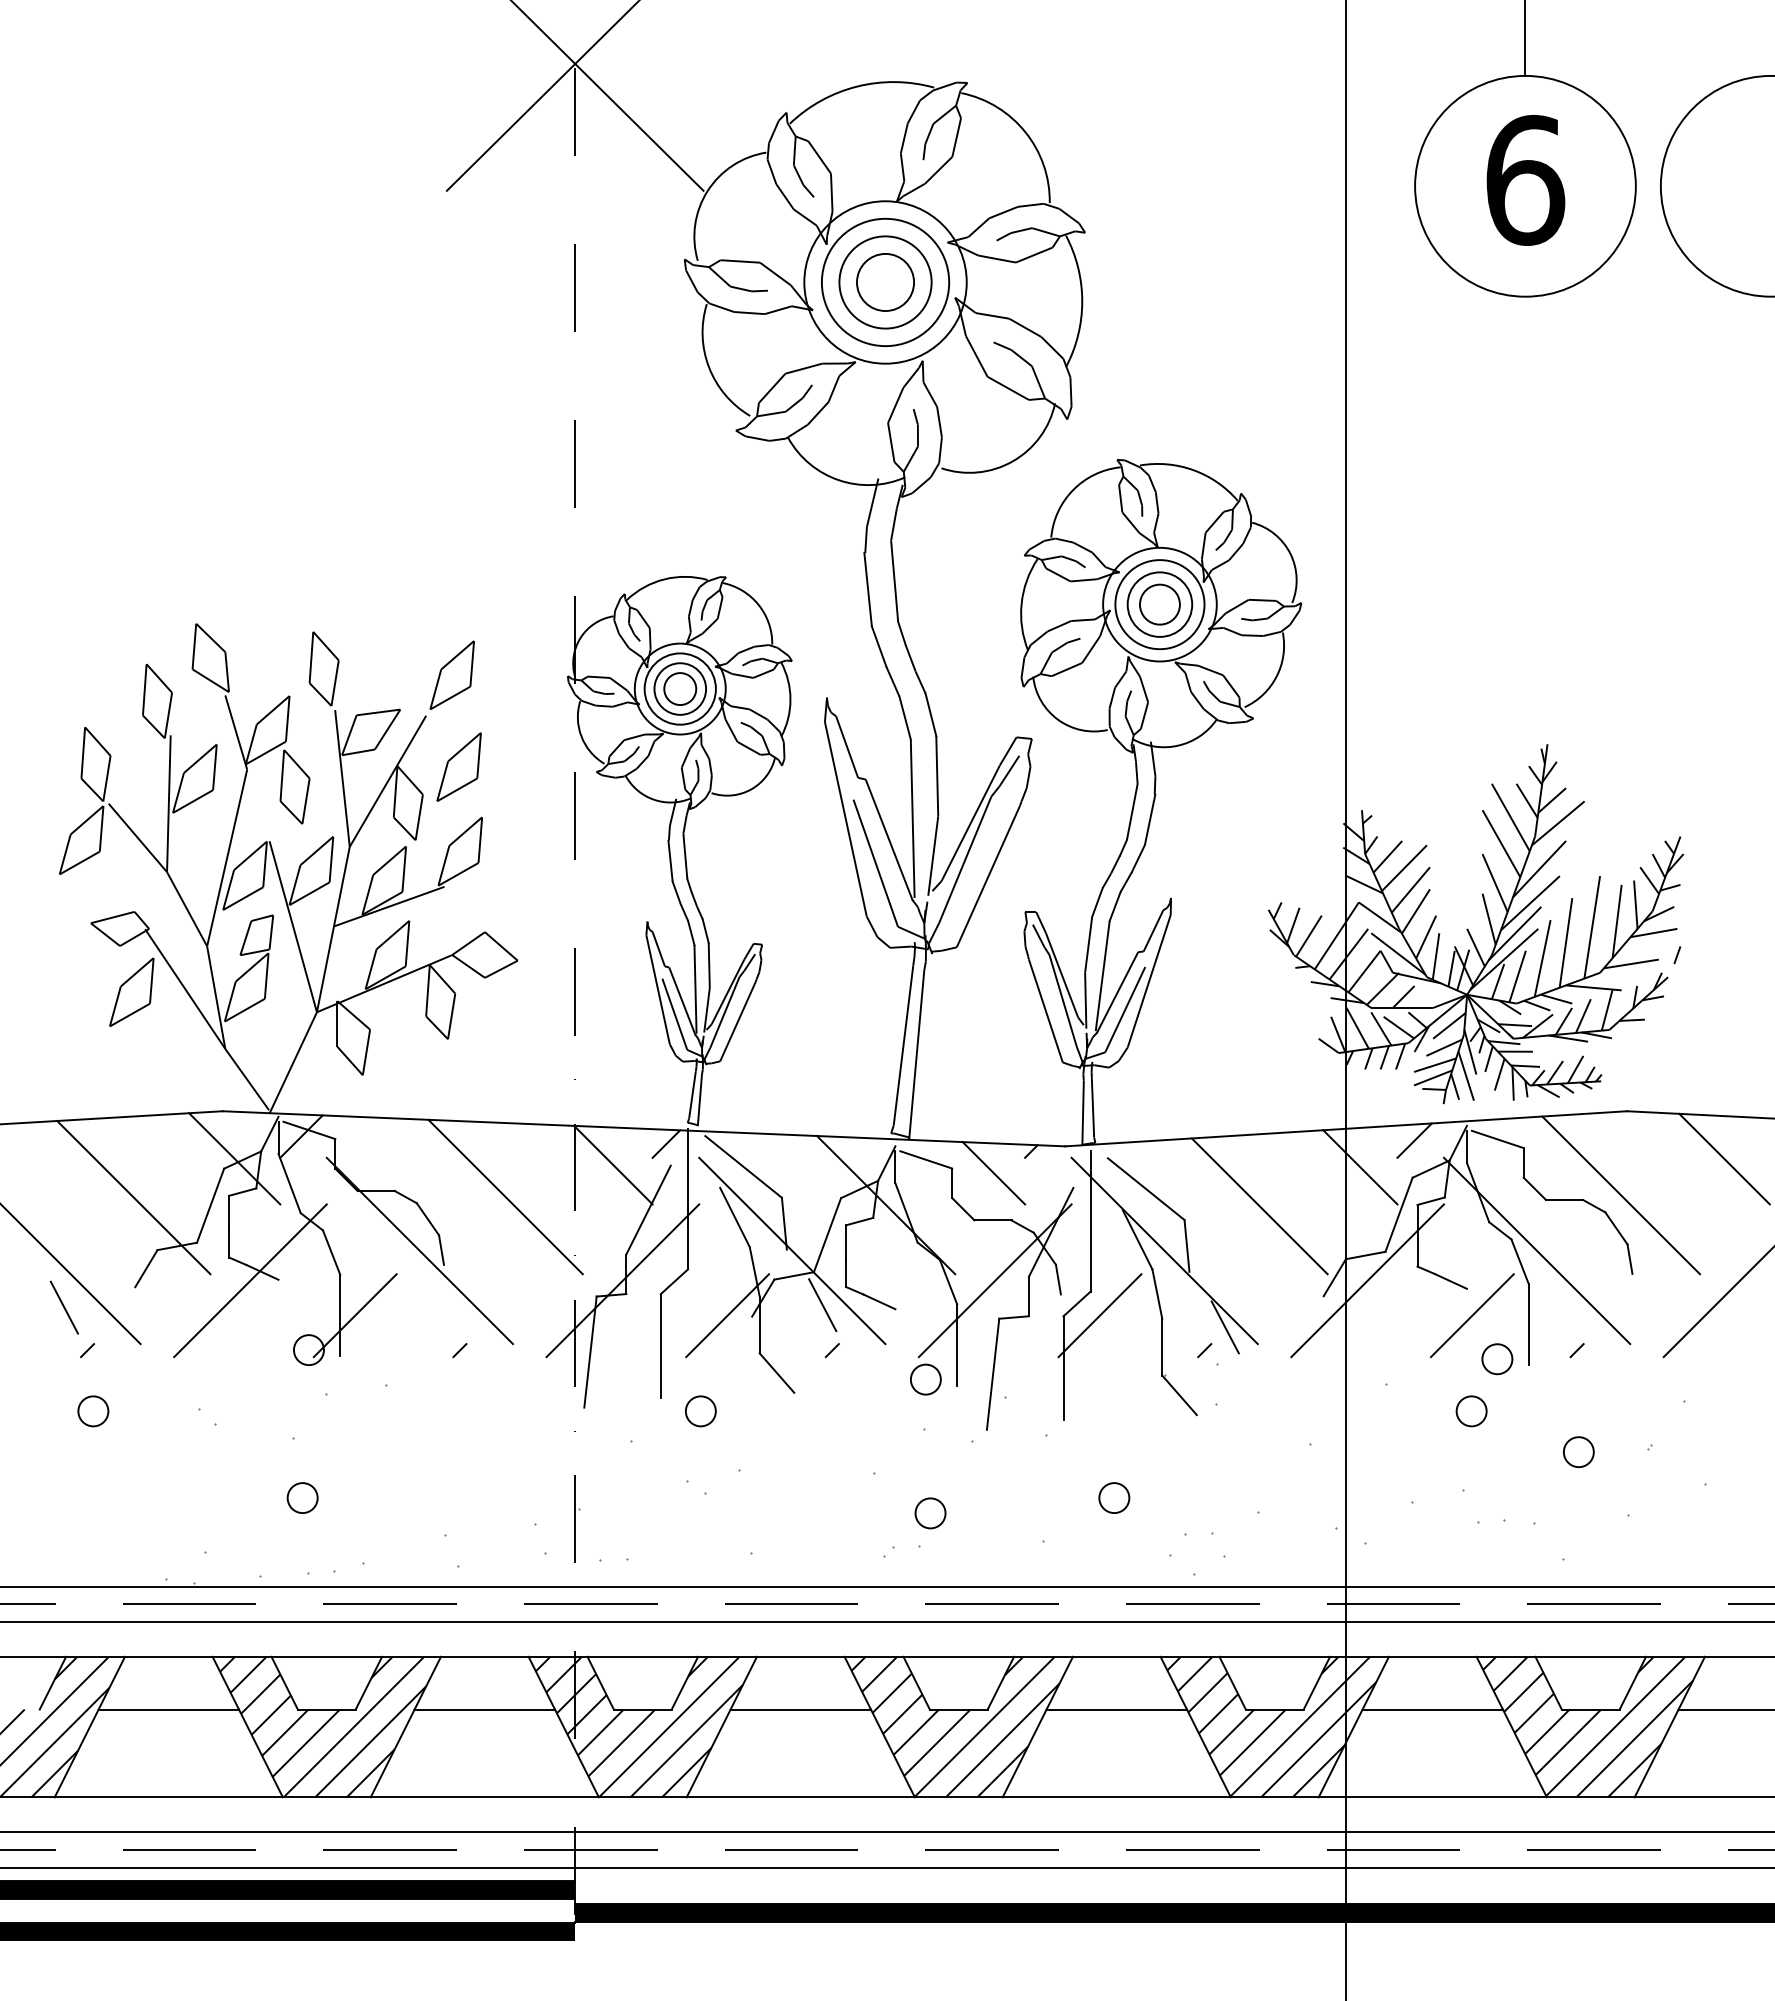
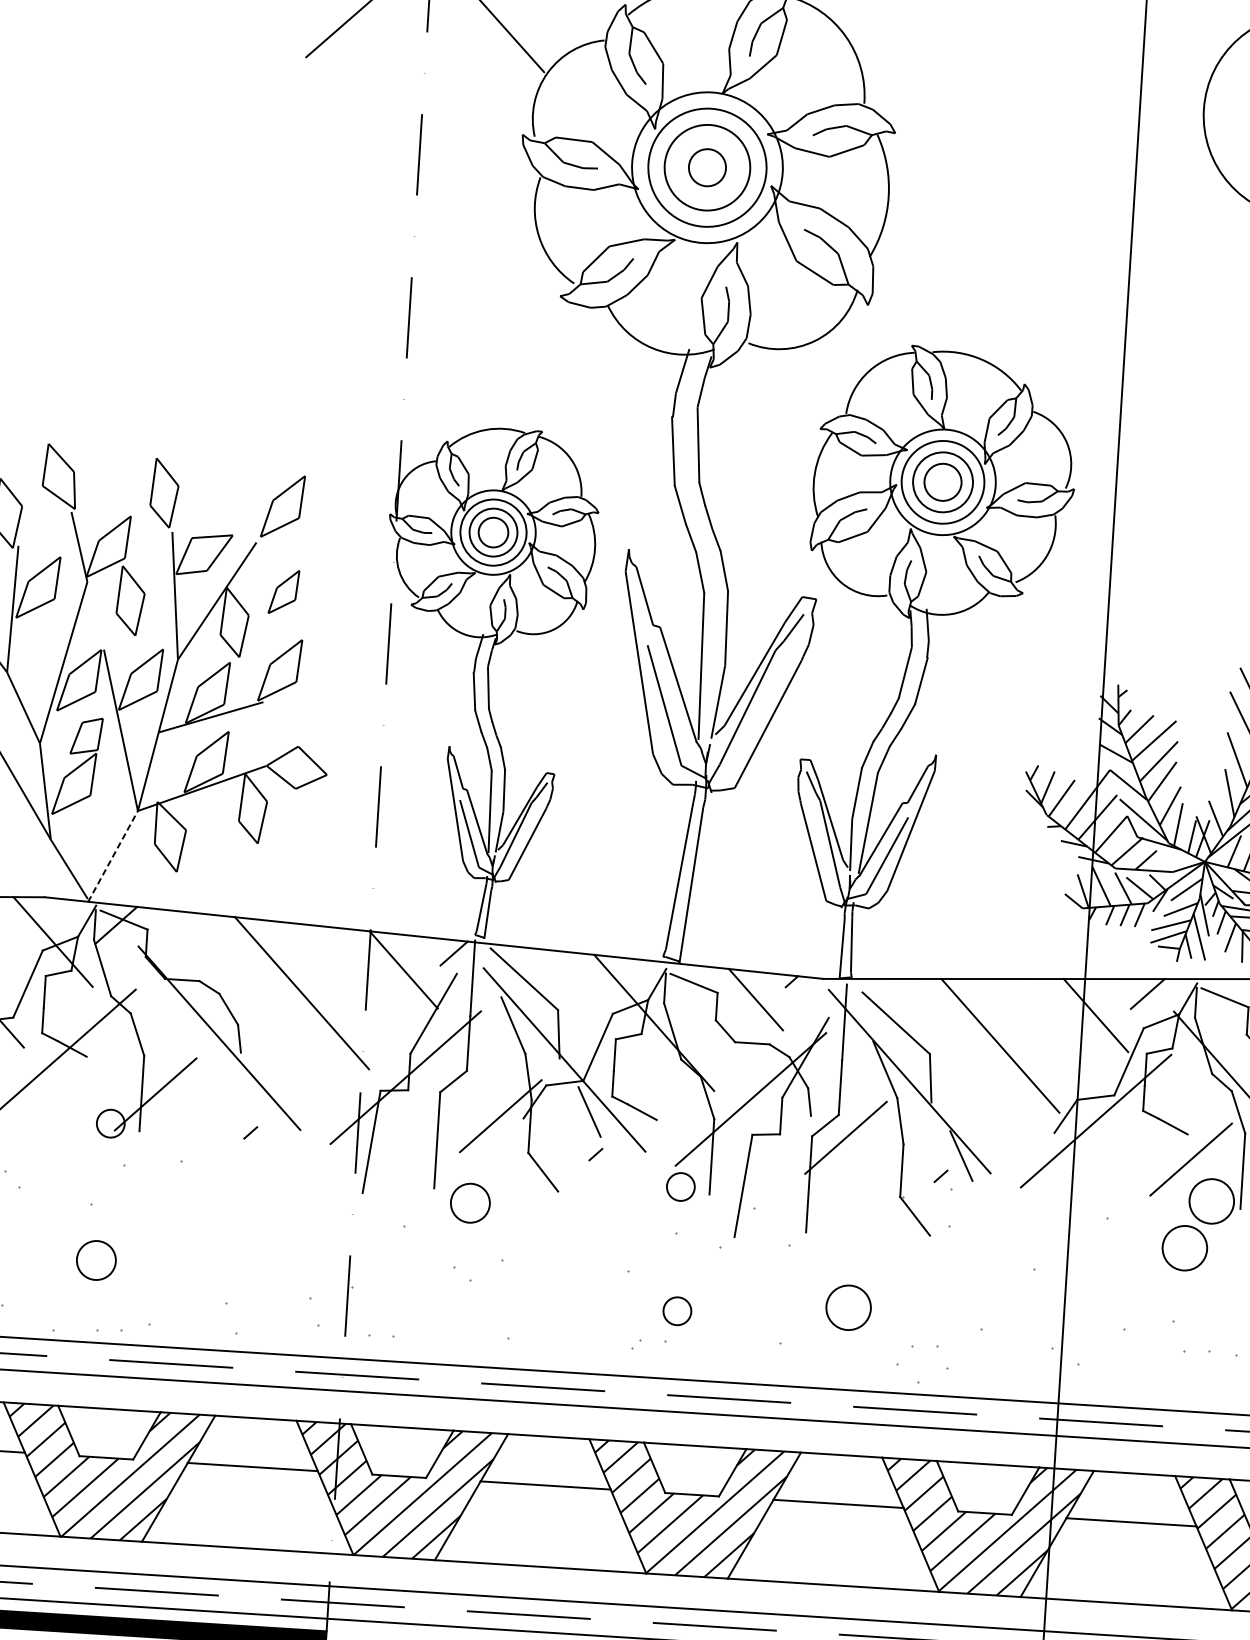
circle: (885, 282) -> (707, 167), size x0.7
part: (458, 766) -> (283, 591), size x0.7
line: (293, 1062) -> (113, 856), solid -> dashed
circle: (1497, 1359) -> (1211, 1201), size x1.6
circle: (700, 1411) -> (470, 1203), size x1.4
circle: (1471, 1411) -> (1184, 1248), size x1.6
circle: (302, 1497) -> (96, 1259), size x1.4
circle: (1114, 1498) -> (848, 1308), size x1.6

